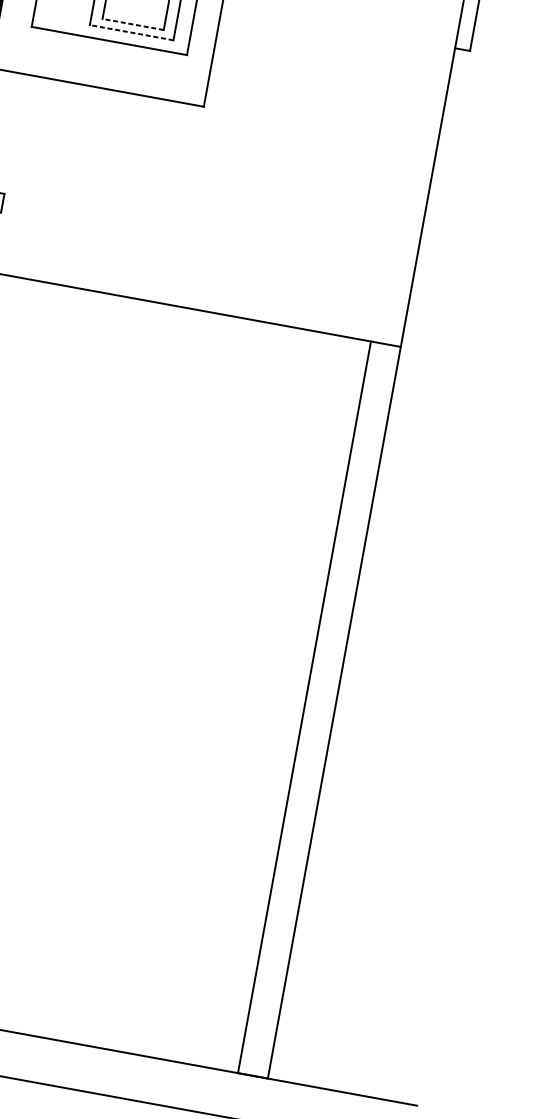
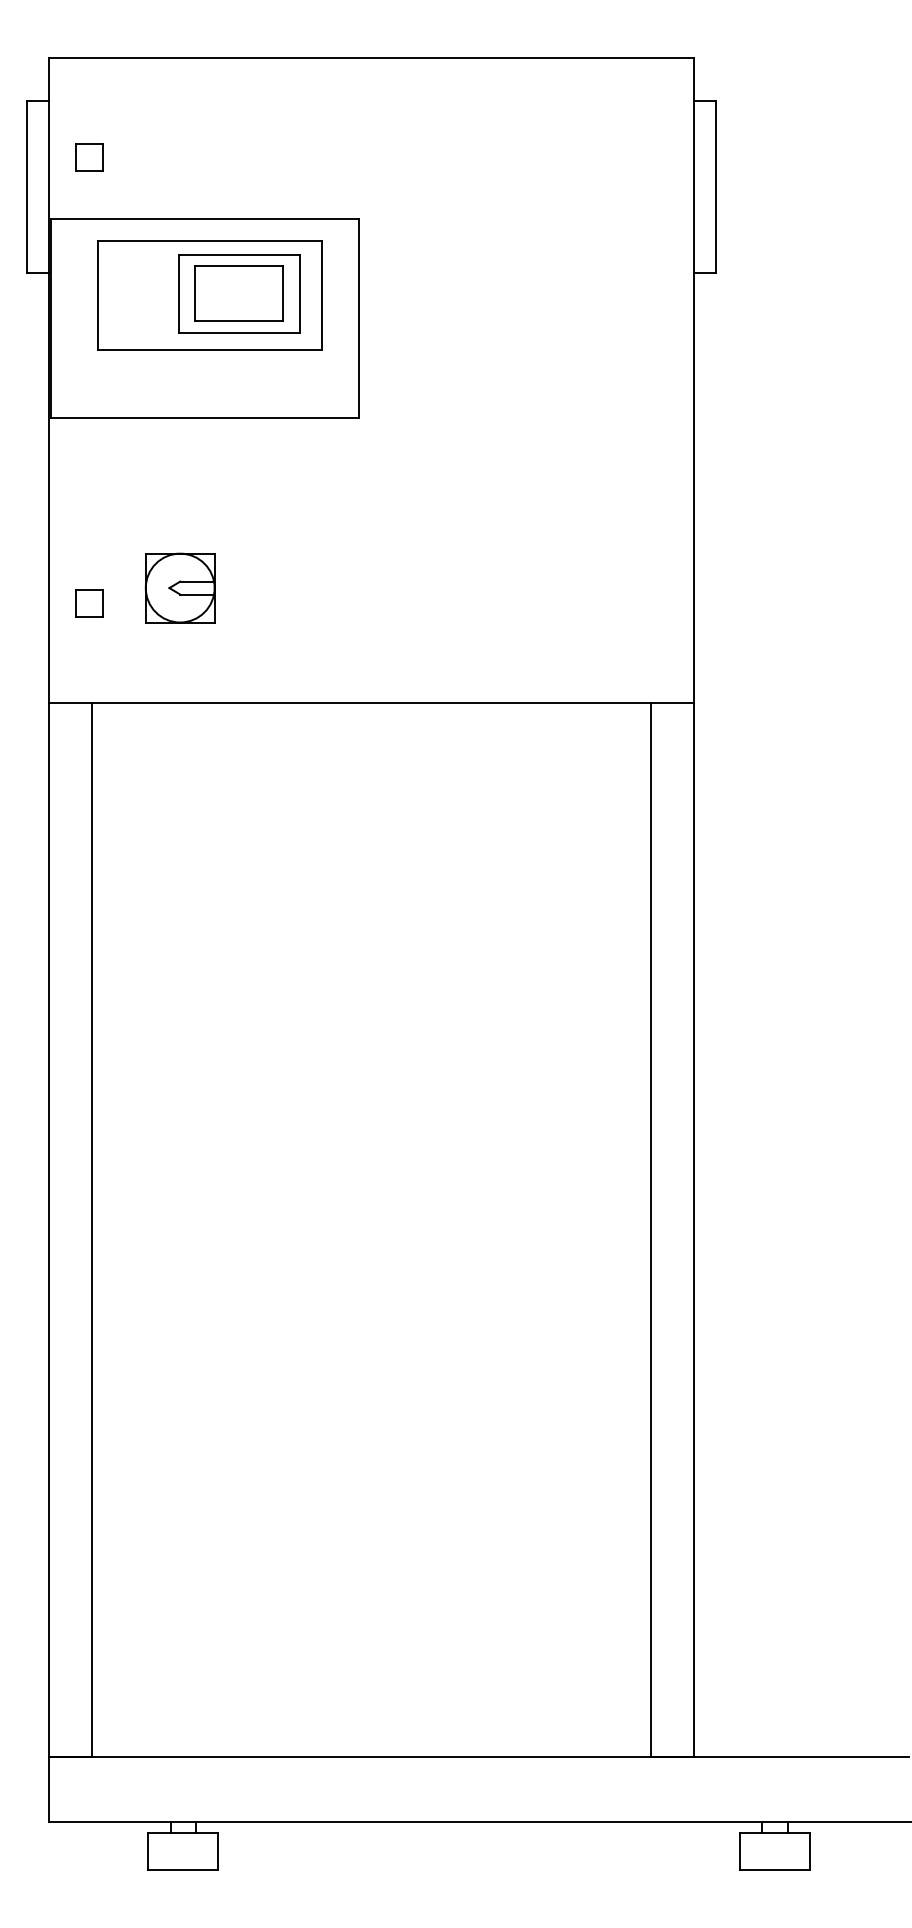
line: (132, 24) -> (238, 321), dashed -> solid
line: (131, 32) -> (238, 333), dashed -> solid
part: (58, 201) -> (179, 587), added

